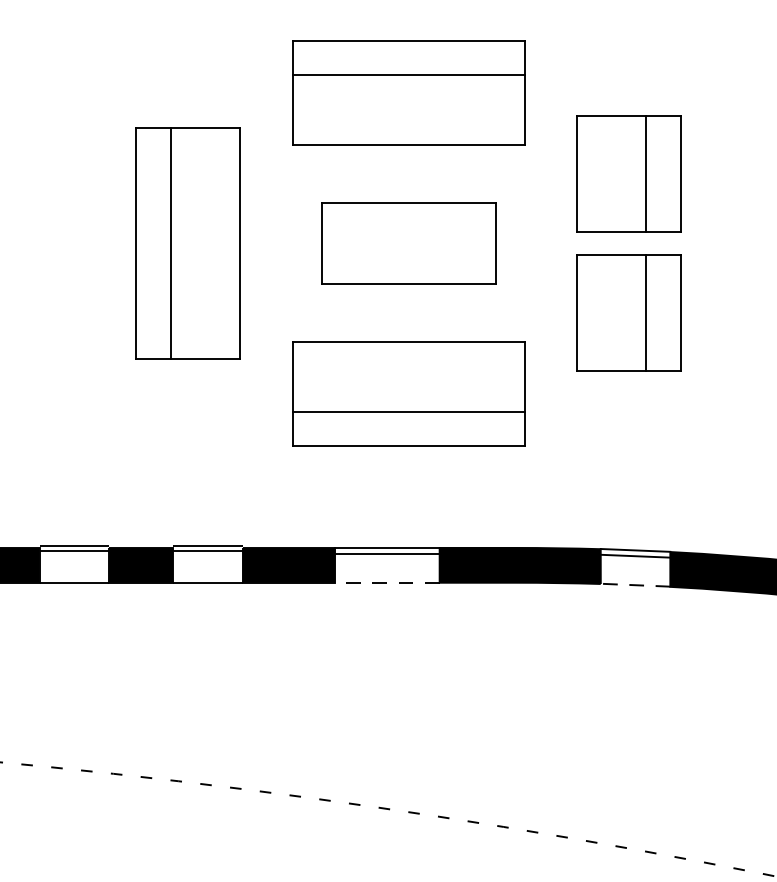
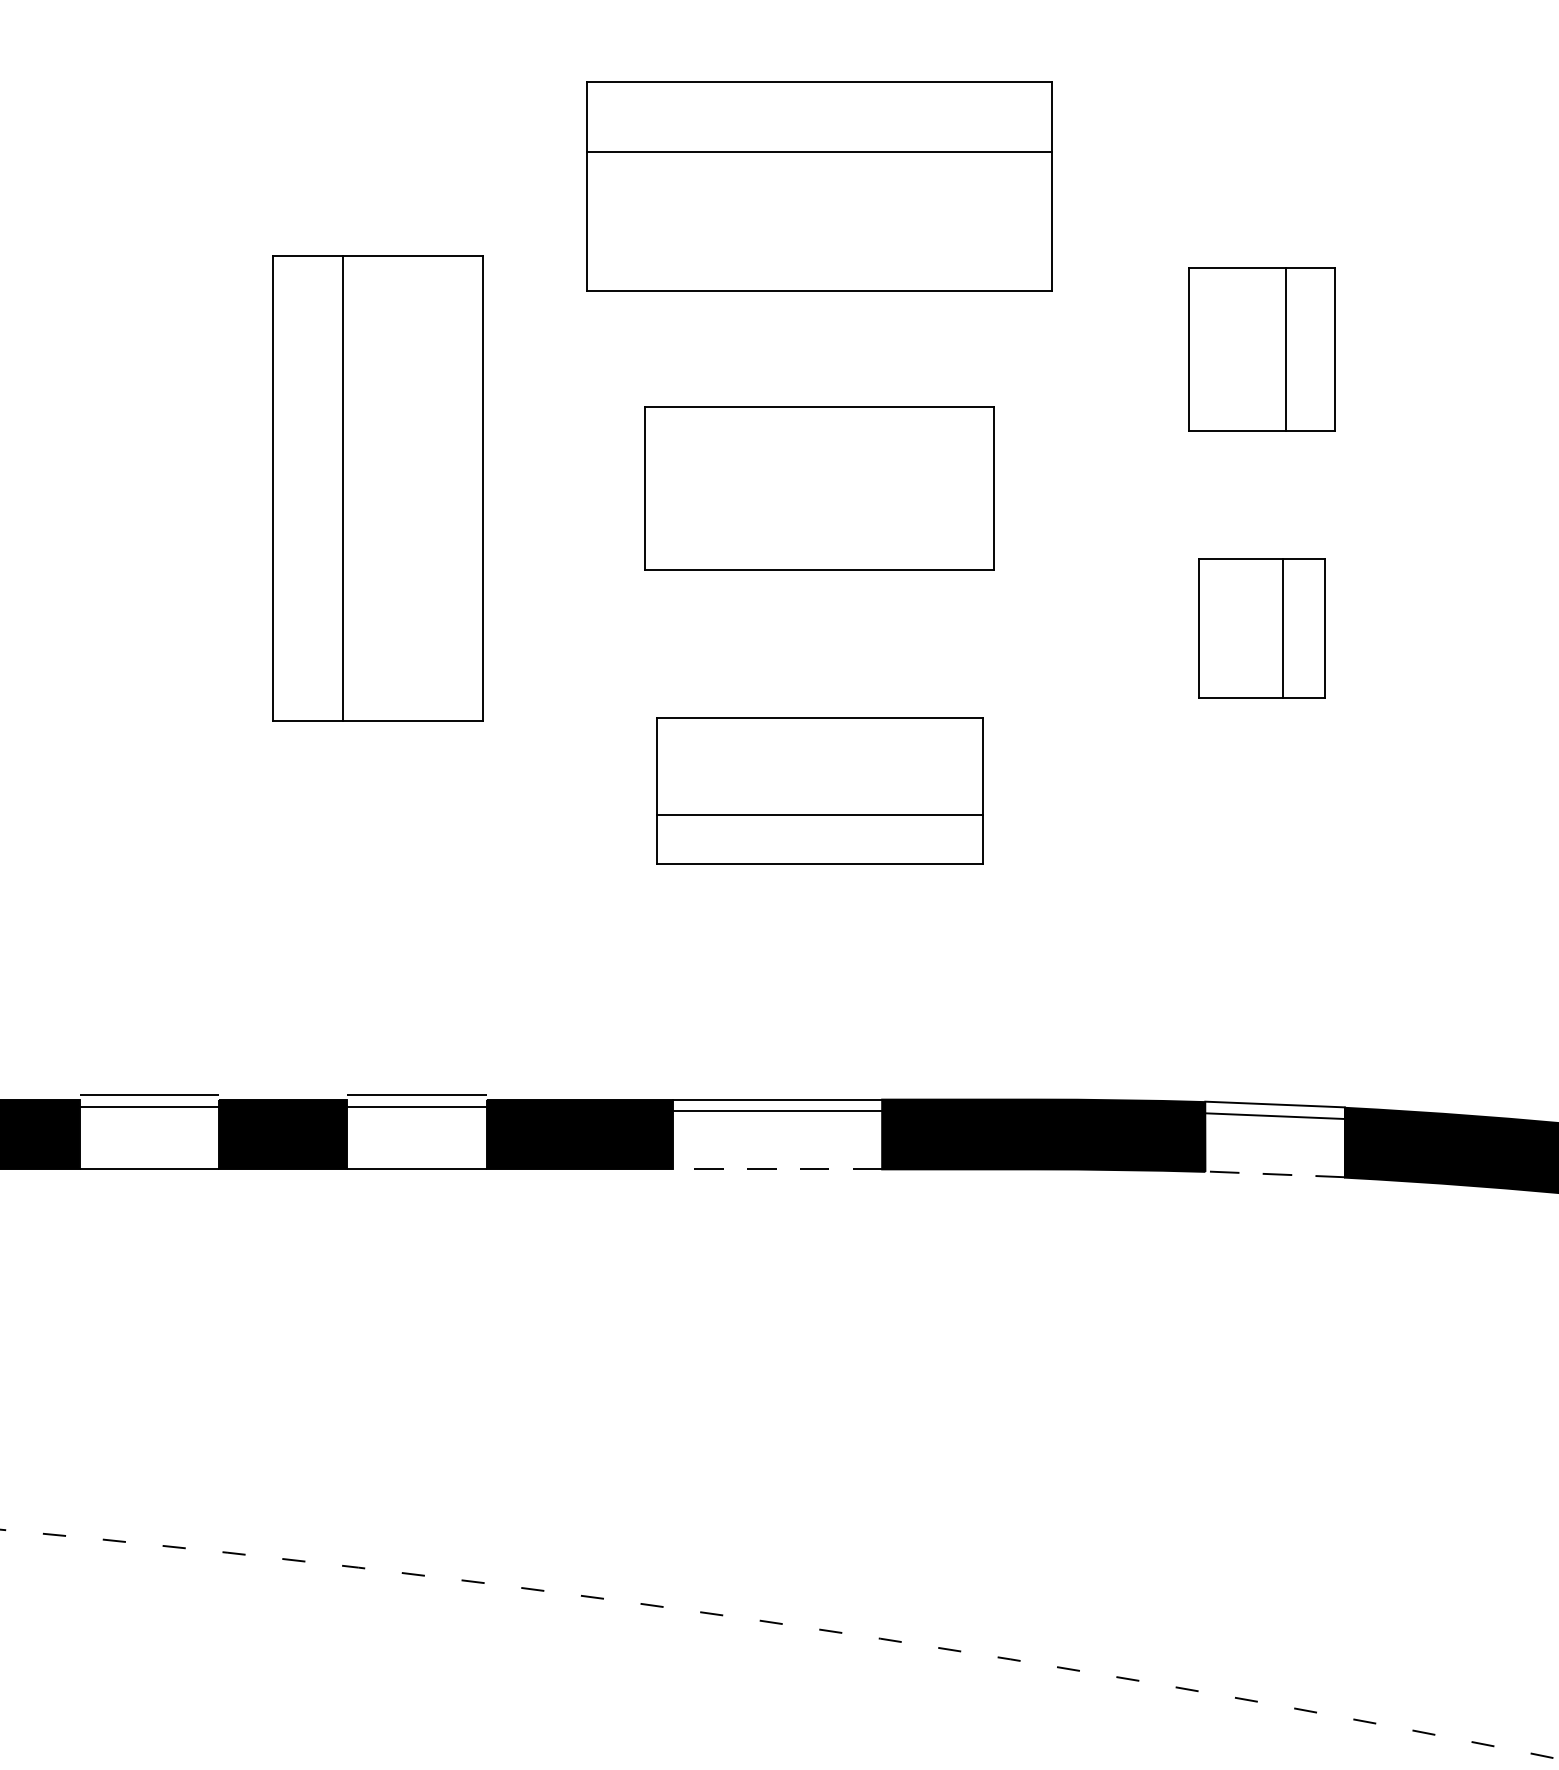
part: (628, 173) -> (1261, 348), size x0.7
part: (628, 312) -> (1261, 627), size x0.6
part: (408, 393) -> (819, 789), size x0.7

